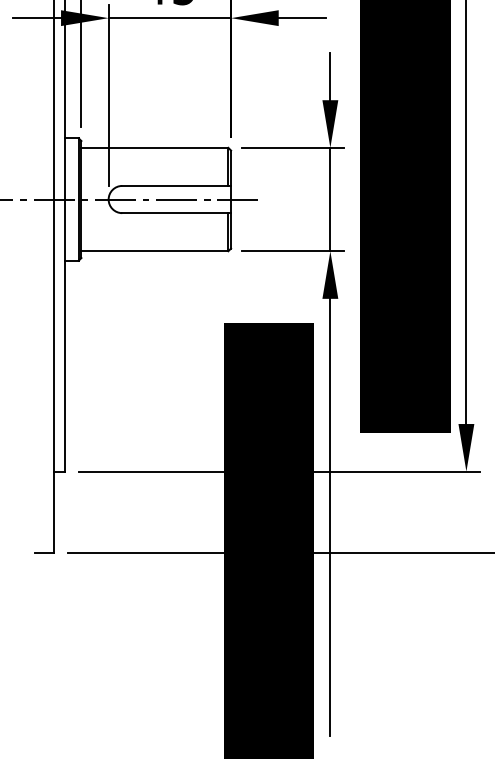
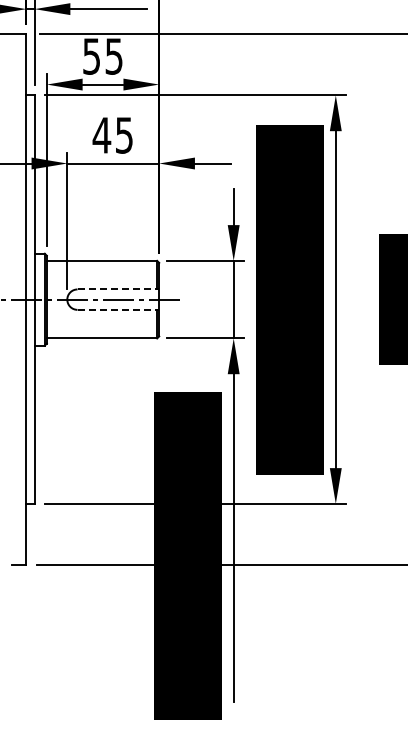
line: (176, 186) -> (118, 289), solid -> dashed
line: (176, 212) -> (118, 309), solid -> dashed

